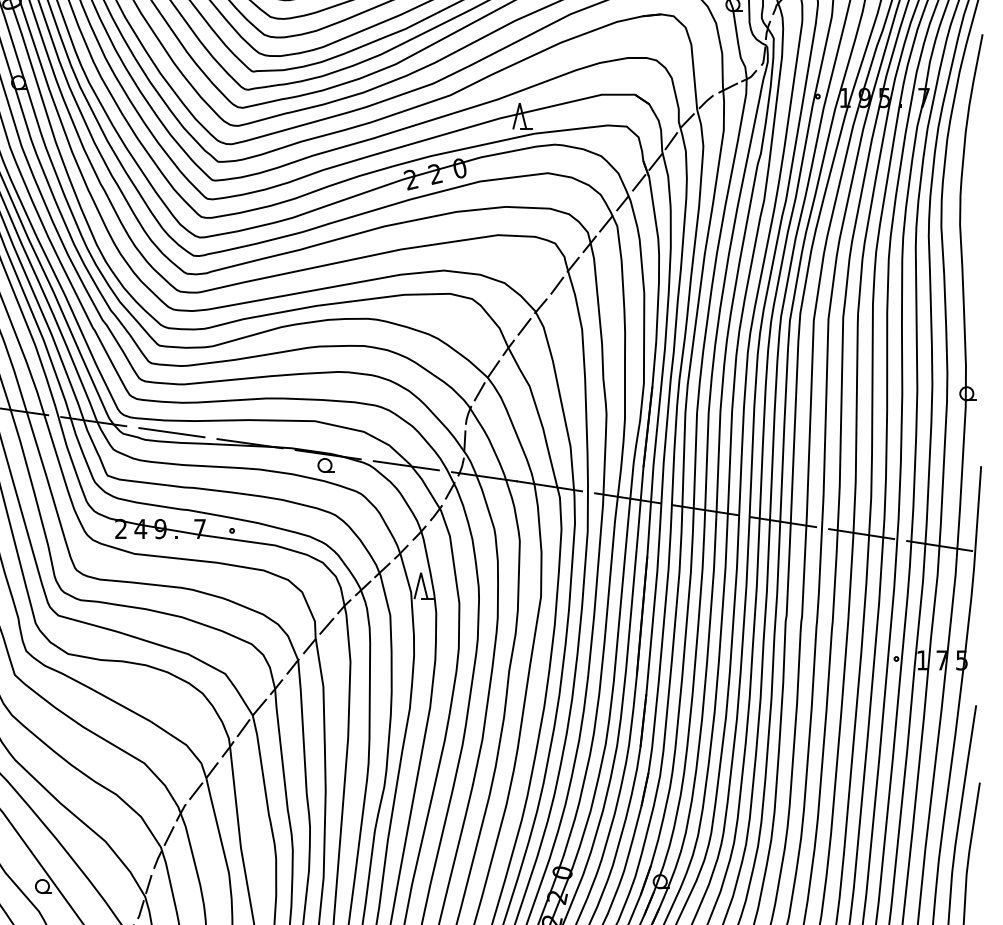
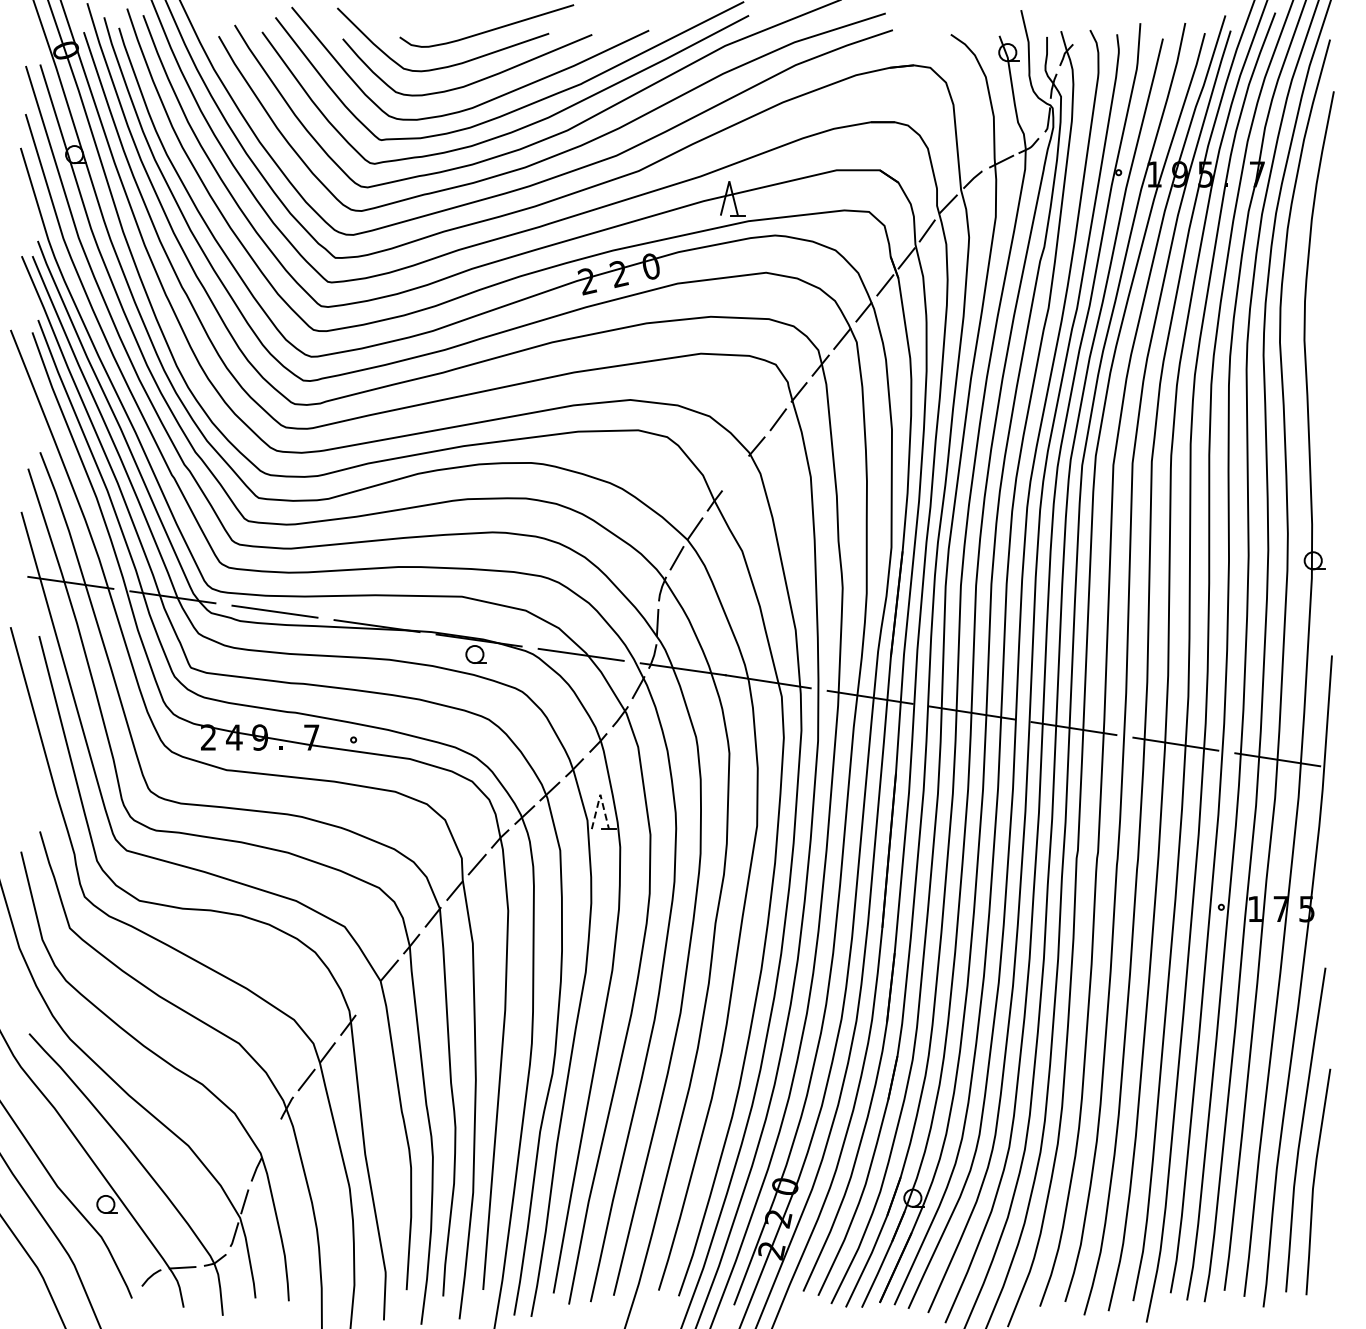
line: (524, 326) -> (735, 473), removed
line: (421, 572) -> (600, 794), solid -> dashed
line: (243, 728) -> (368, 997), removed
line: (169, 835) -> (271, 1138), removed

